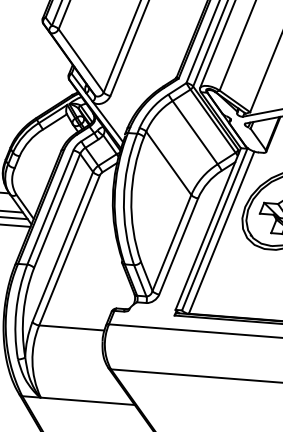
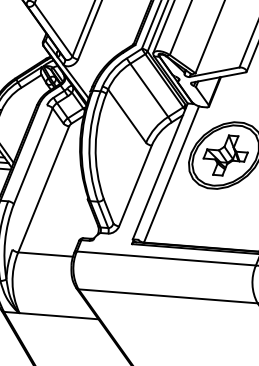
line: (50, 207) -> (27, 153), removed
line: (214, 229) -> (165, 171), removed
line: (171, 242) -> (129, 182), removed
line: (62, 246) -> (37, 186), removed

